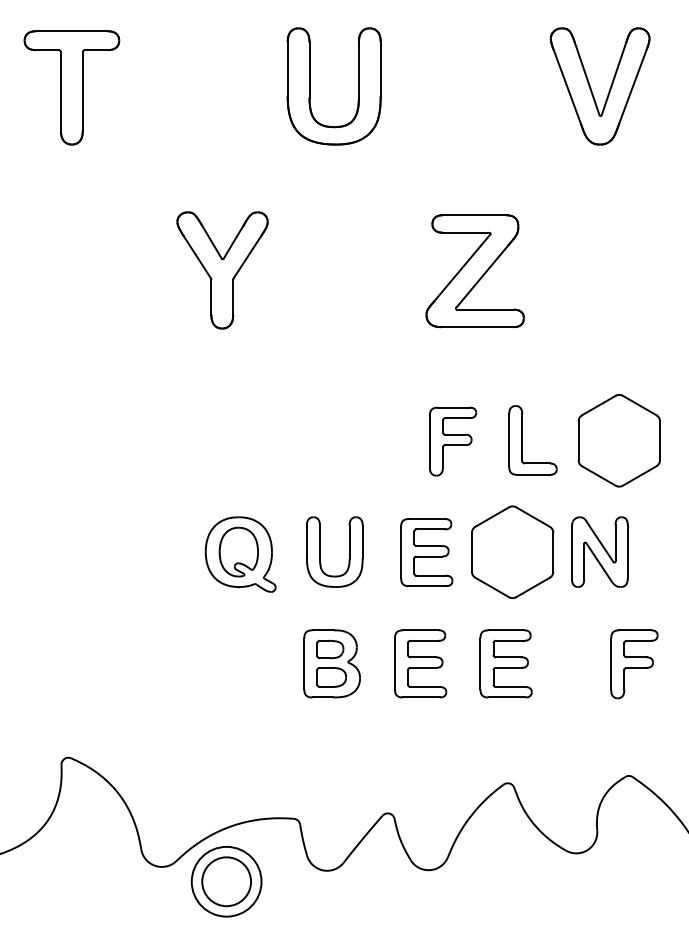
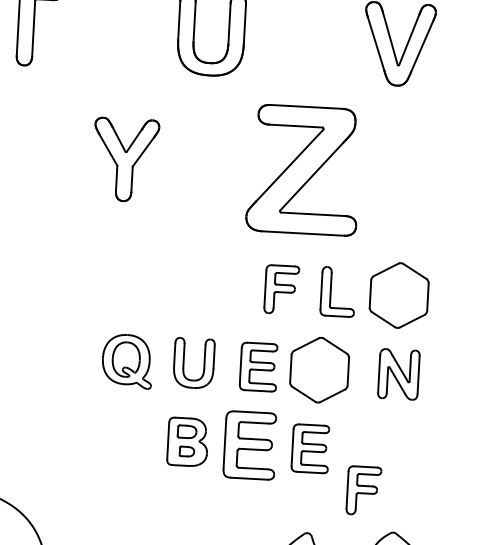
part: (474, 271) -> (303, 170), size x1.6
part: (599, 551) -> (398, 373), moved
part: (420, 663) -> (250, 445), size x1.4
part: (634, 664) -> (363, 491), moved
part: (331, 677) -> (186, 451), size x0.7

